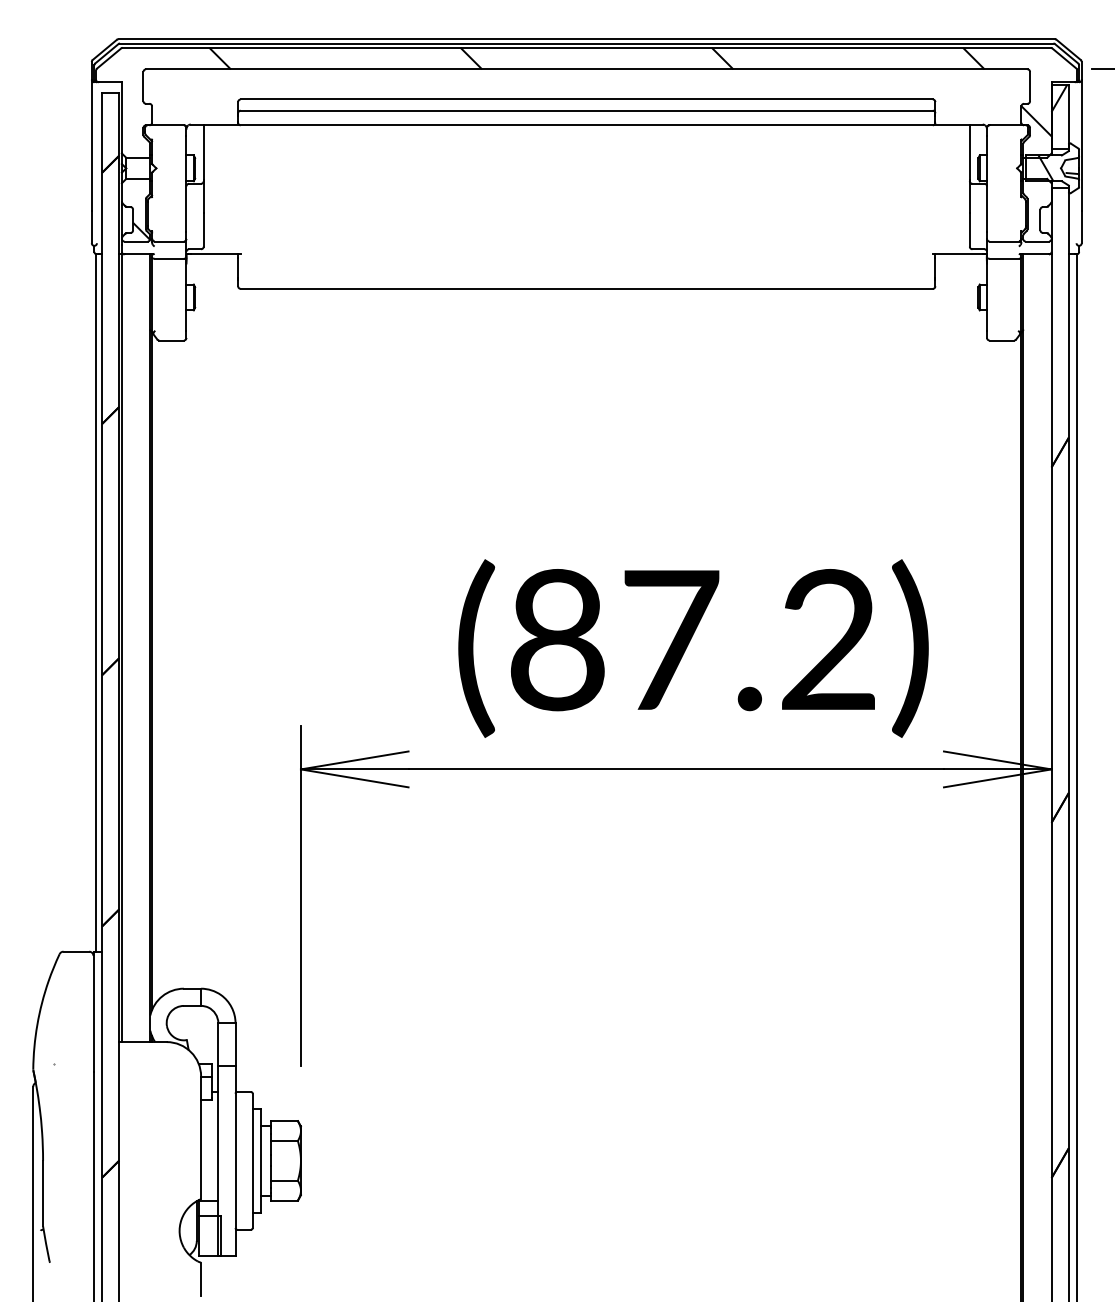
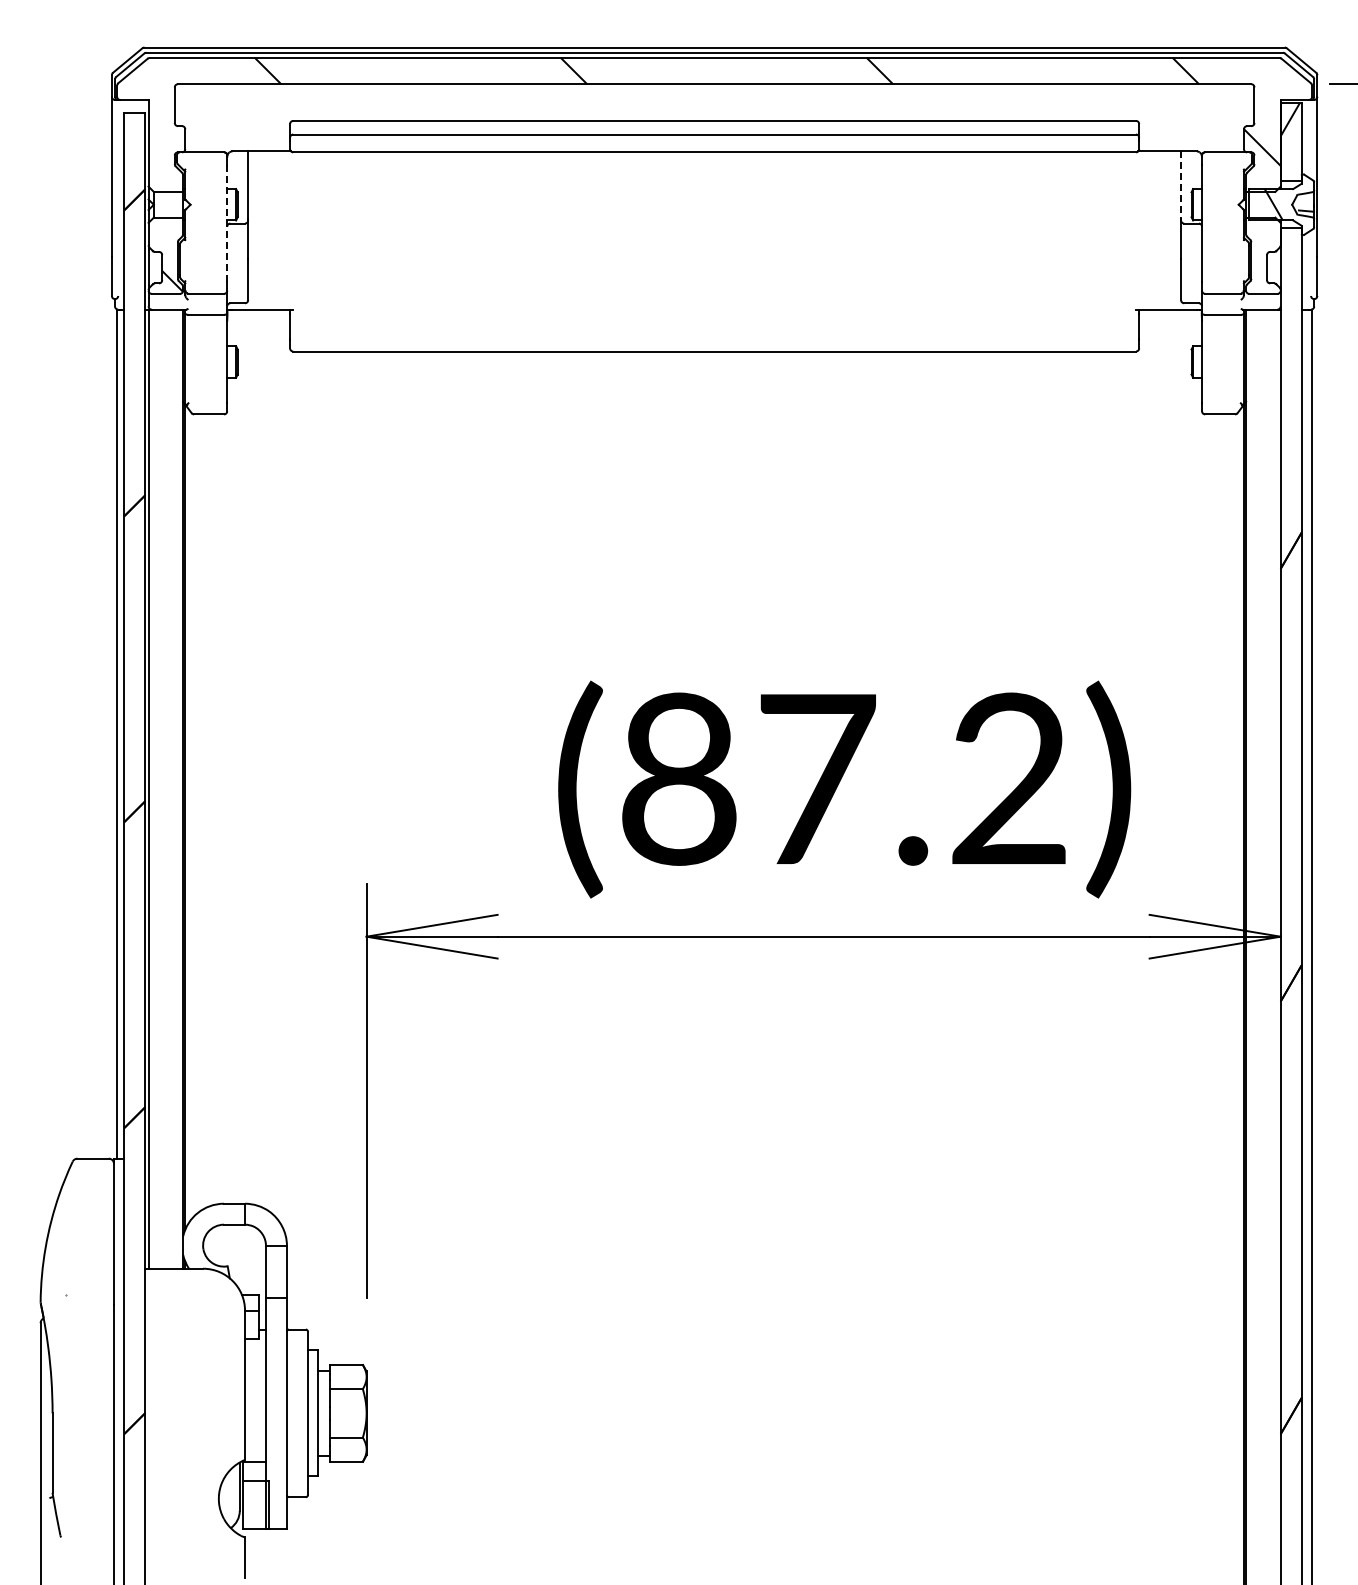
line: (970, 152) -> (1181, 185), solid -> dashed
line: (186, 183) -> (227, 223), solid -> dashed

